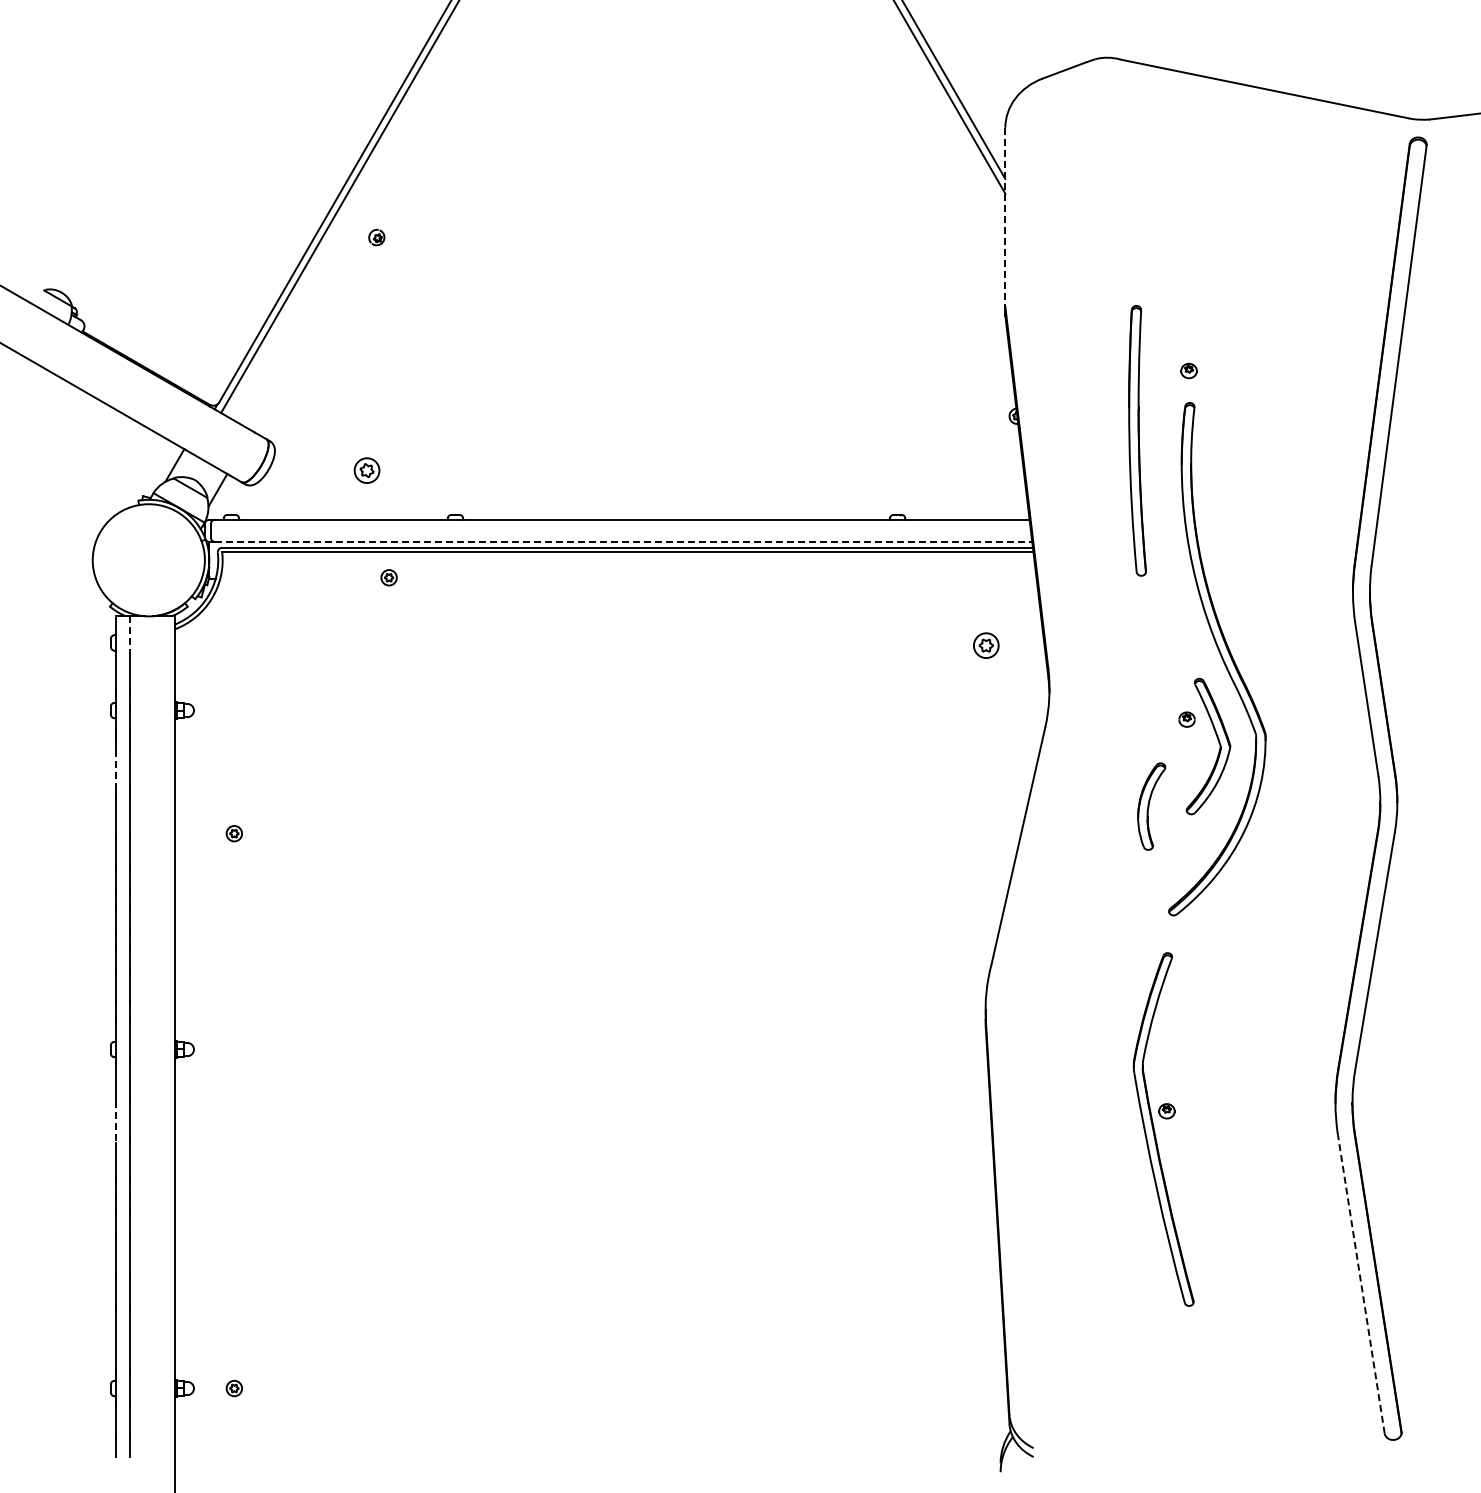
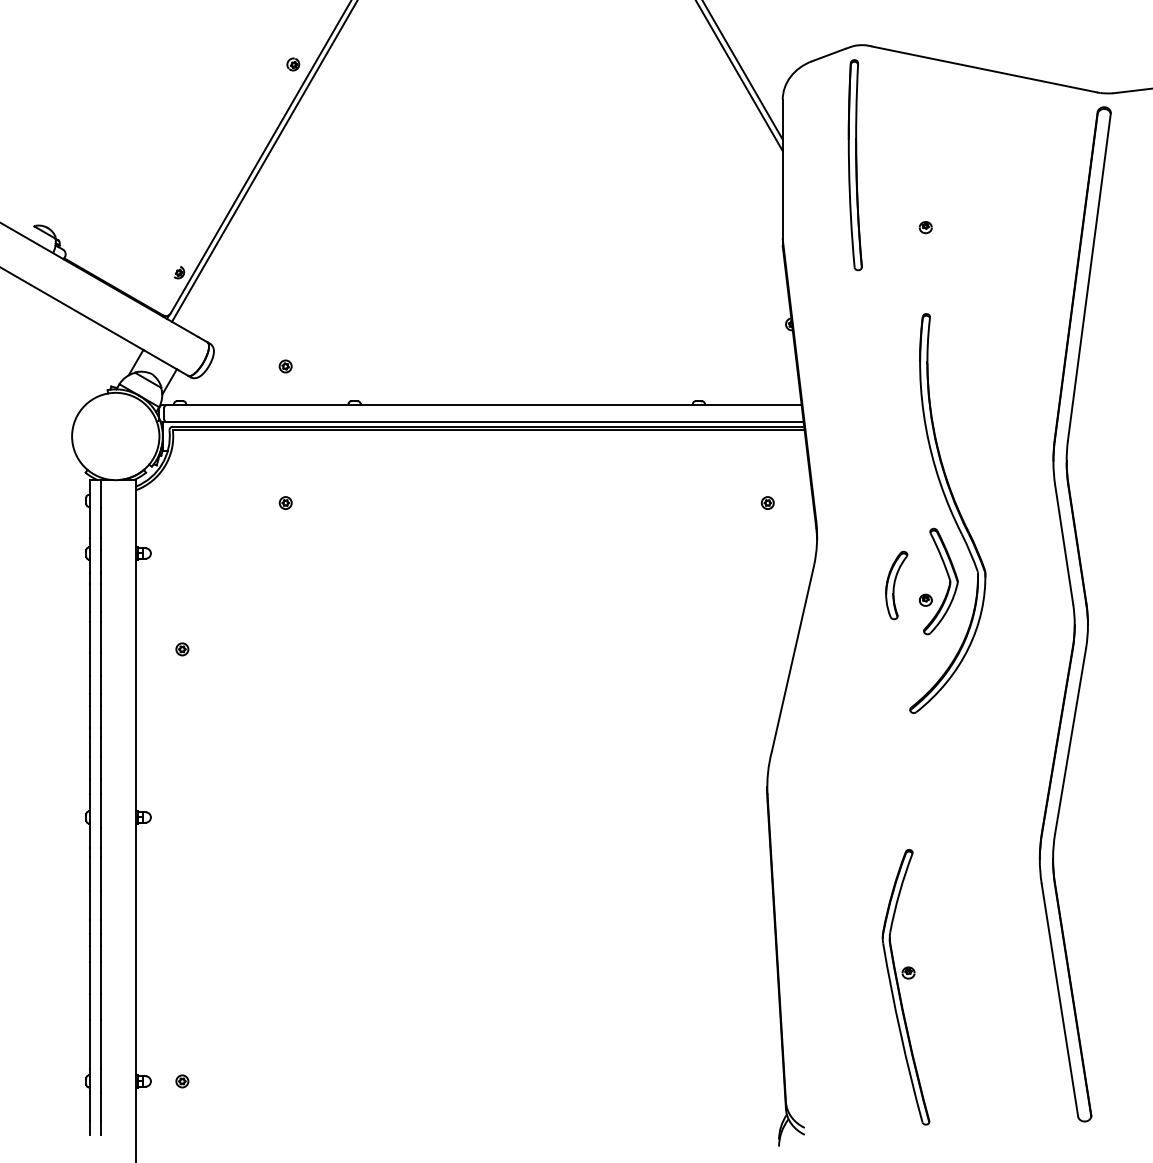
line: (1005, 217) -> (782, 169), dashed -> solid
part: (376, 237) -> (293, 64), moved
part: (230, 349) -> (179, 272), added
part: (1188, 370) -> (925, 227), moved
part: (1137, 440) -> (855, 164), moved
part: (366, 469) -> (285, 365), size x0.62
line: (624, 541) -> (486, 421), dashed -> solid
part: (388, 577) -> (285, 502), moved
line: (130, 635) -> (101, 495), dashed -> solid
part: (985, 645) -> (767, 502), size x0.62
part: (1186, 719) -> (925, 600), moved
line: (115, 767) -> (89, 597), dashed -> solid
part: (1151, 806) -> (896, 585), moved
line: (115, 1122) -> (89, 874), dashed -> solid
part: (1155, 1131) -> (899, 988), moved
line: (1361, 1283) -> (1060, 999), dashed -> solid

